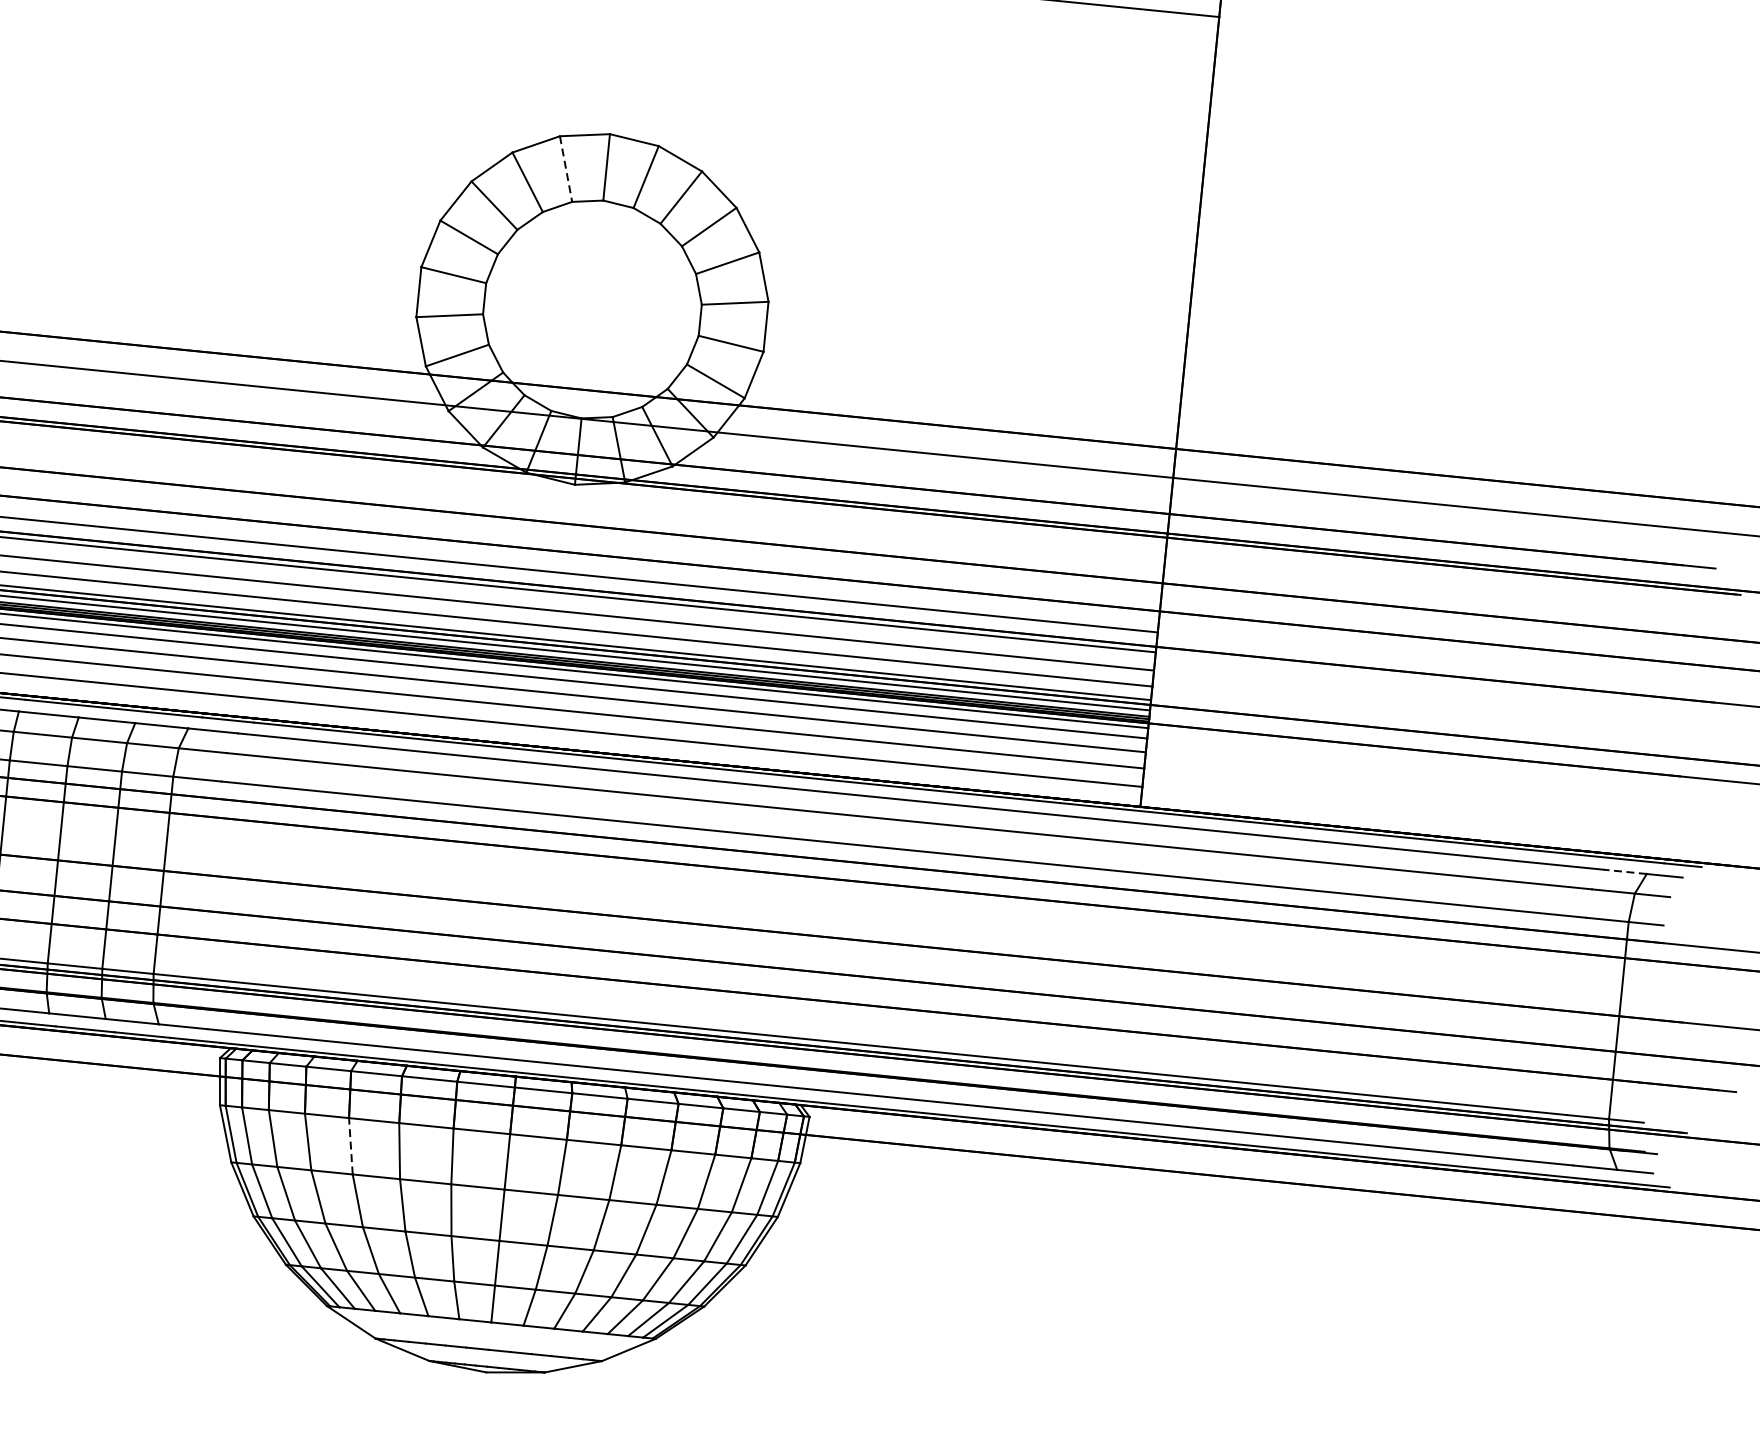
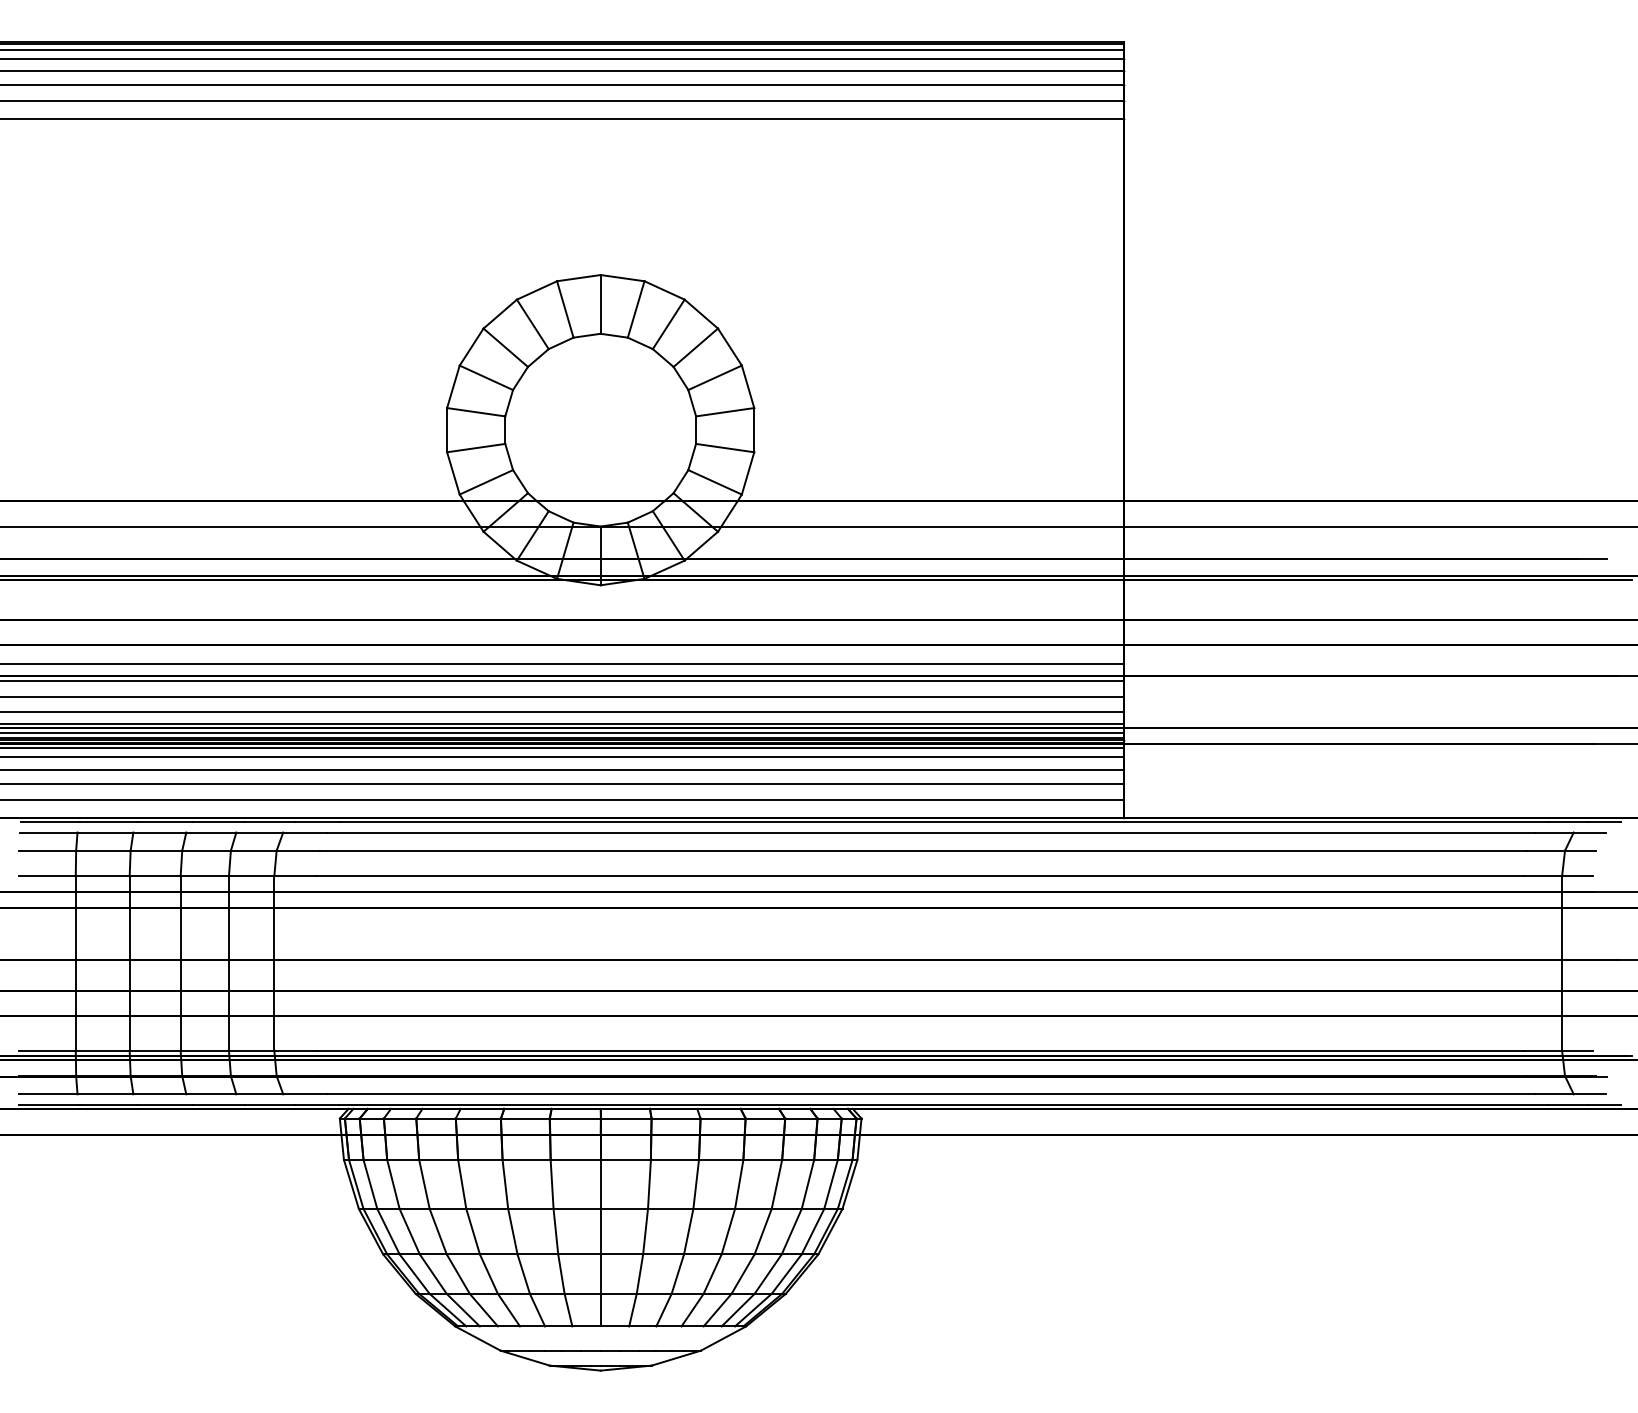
line: (566, 169) -> (565, 309), dashed -> solid
line: (1625, 871) -> (1554, 832), dashed -> solid
line: (351, 1146) -> (462, 1184), dashed -> solid

